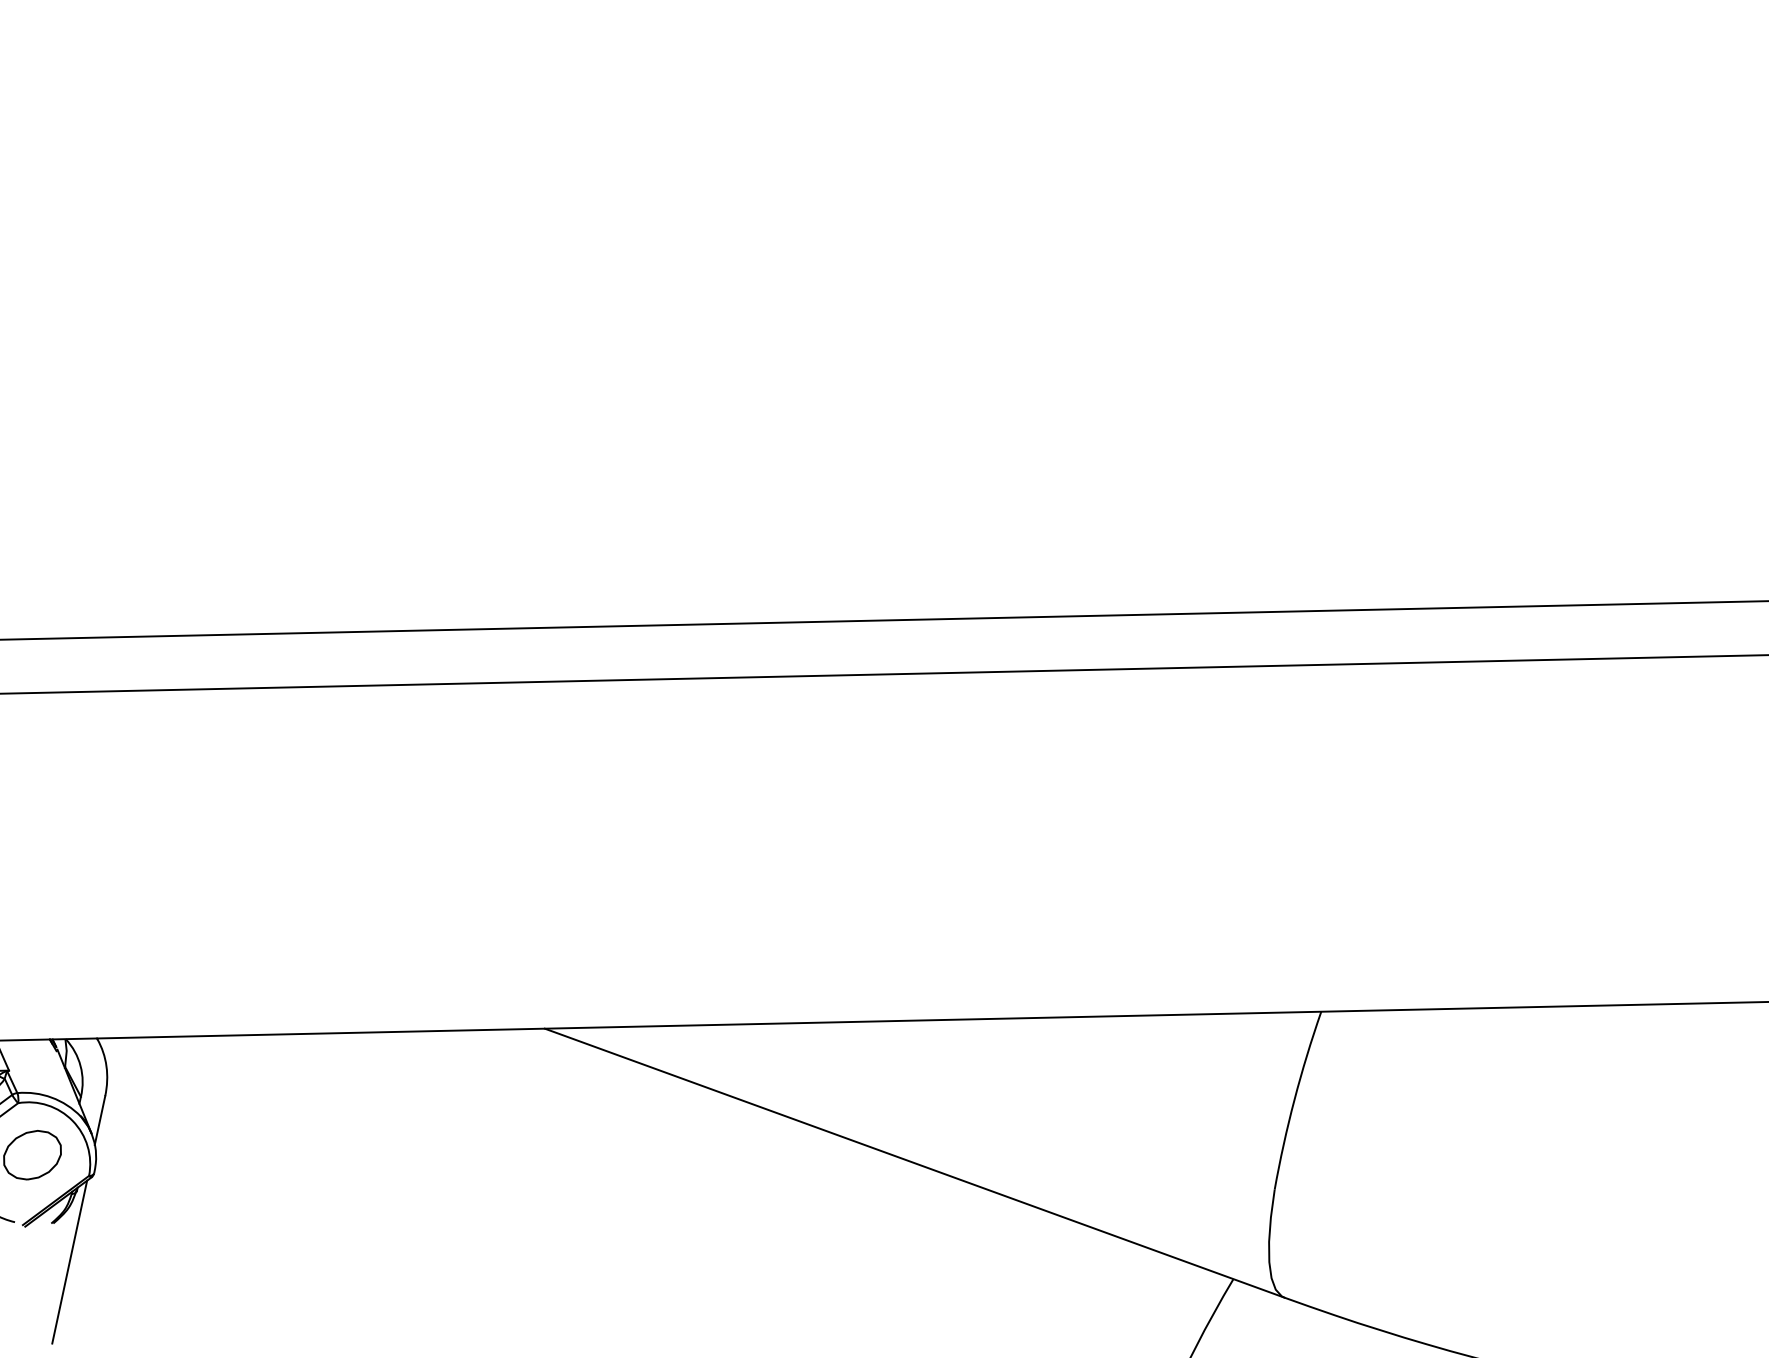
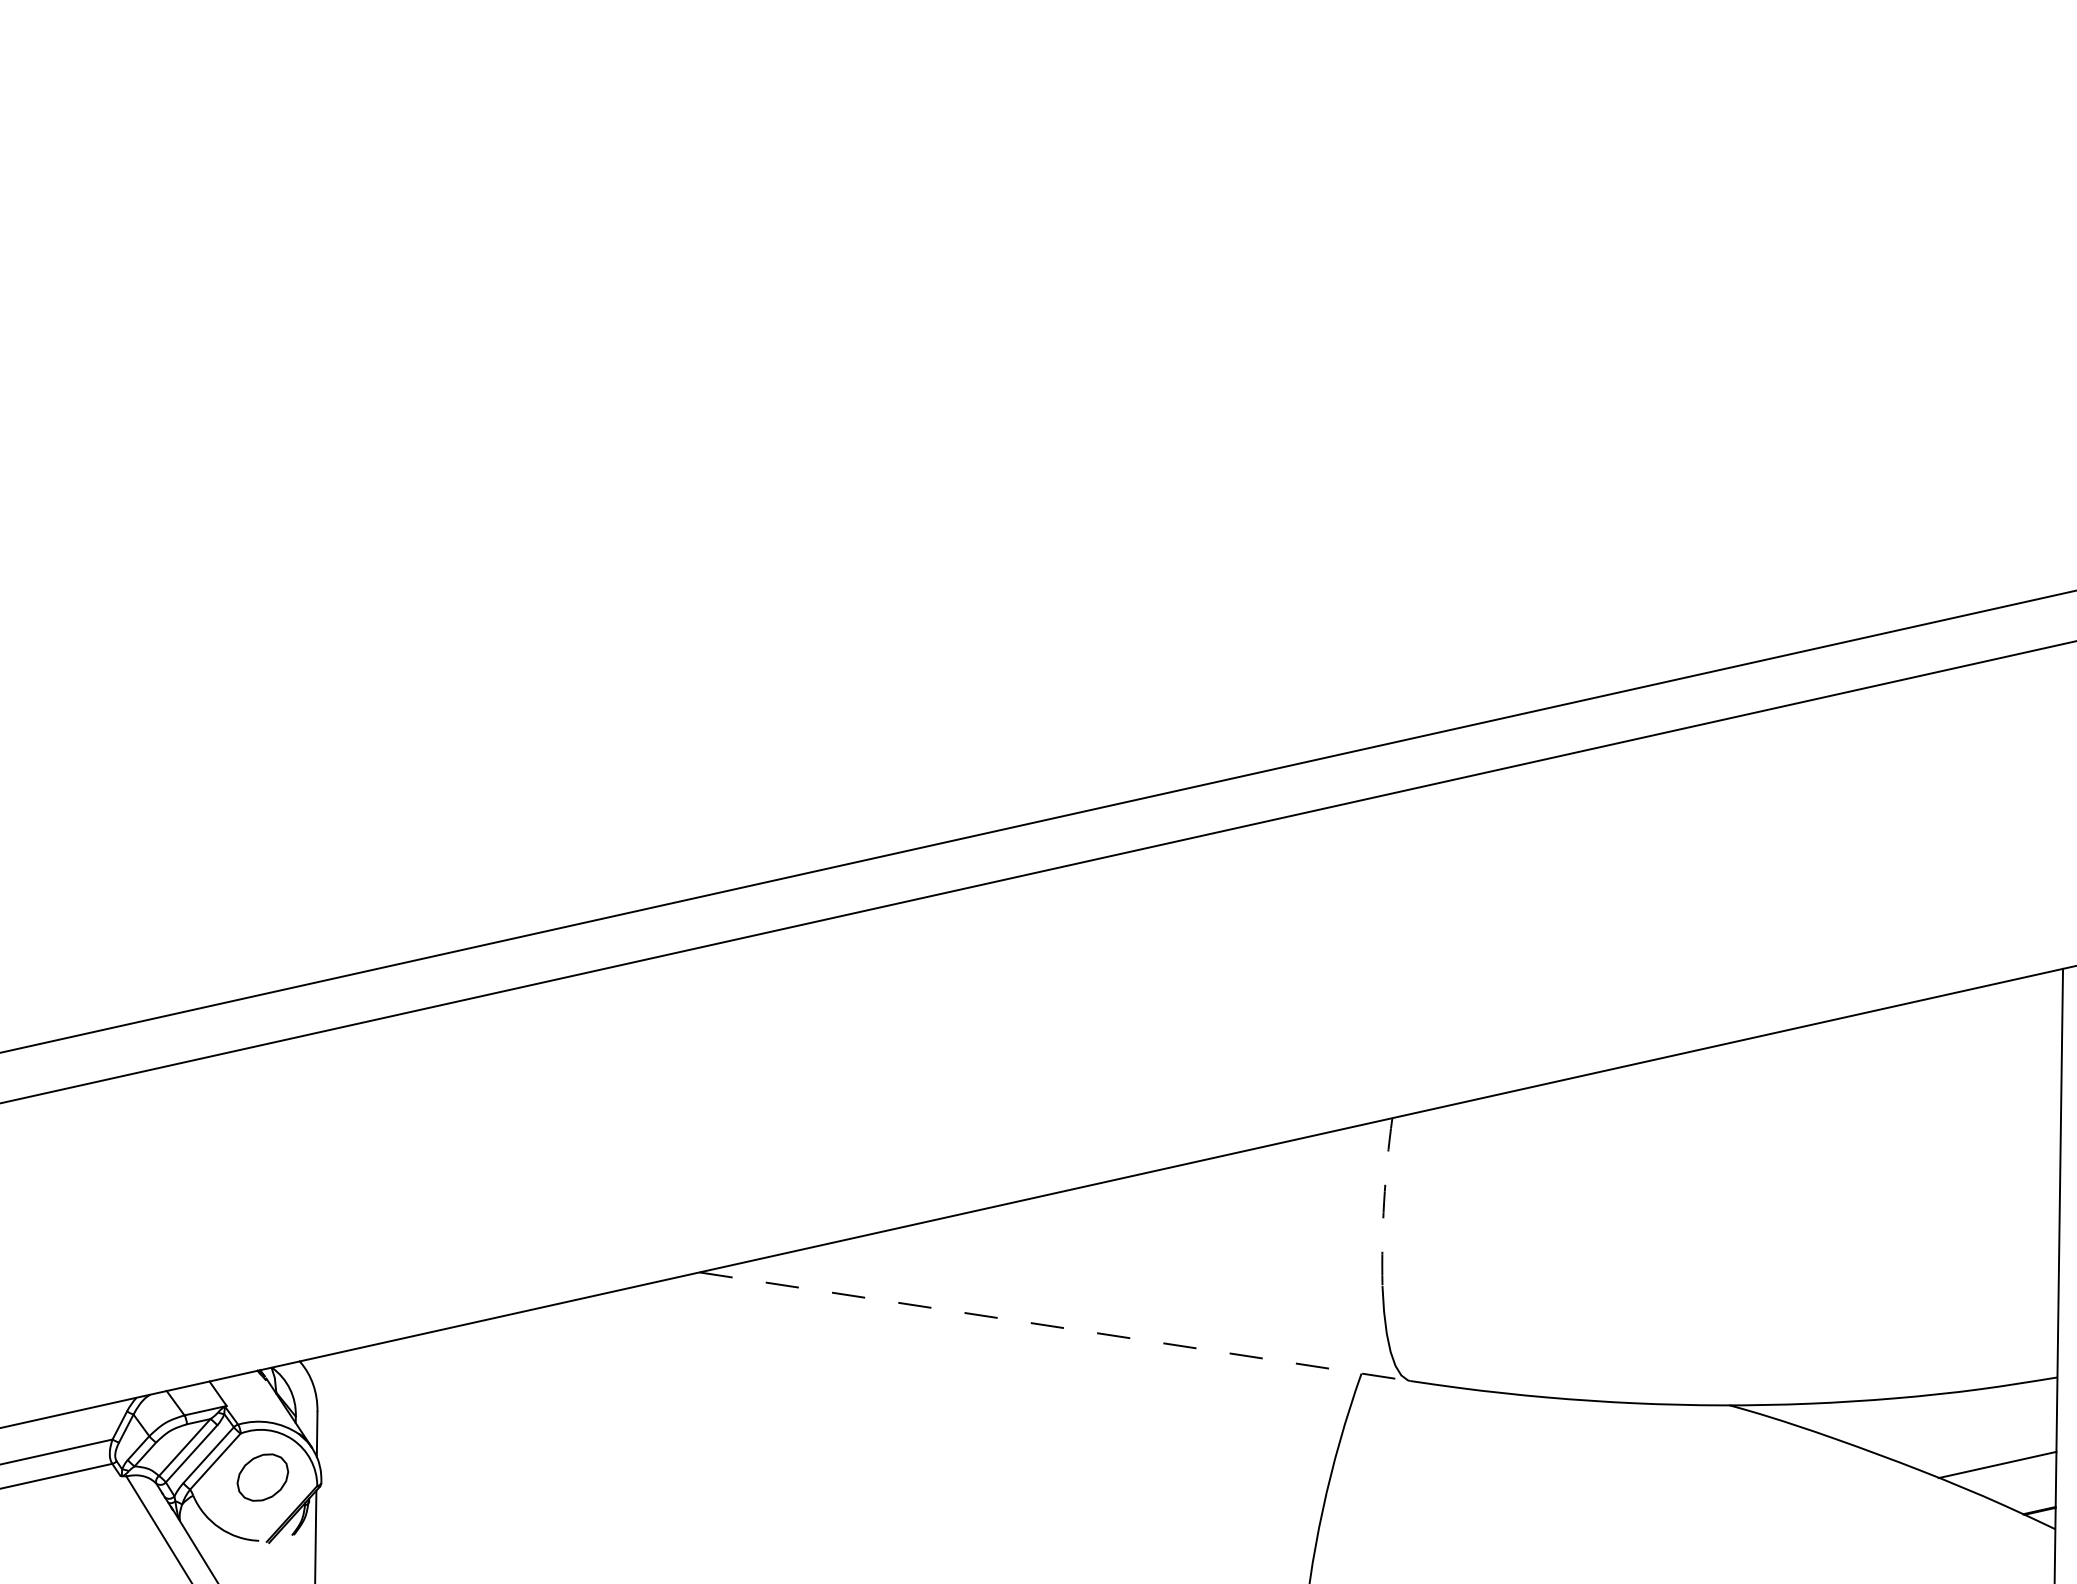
arc: (1294, 1099) -> (1384, 1201), solid -> dashed
line: (914, 1162) -> (1054, 1326), solid -> dashed

